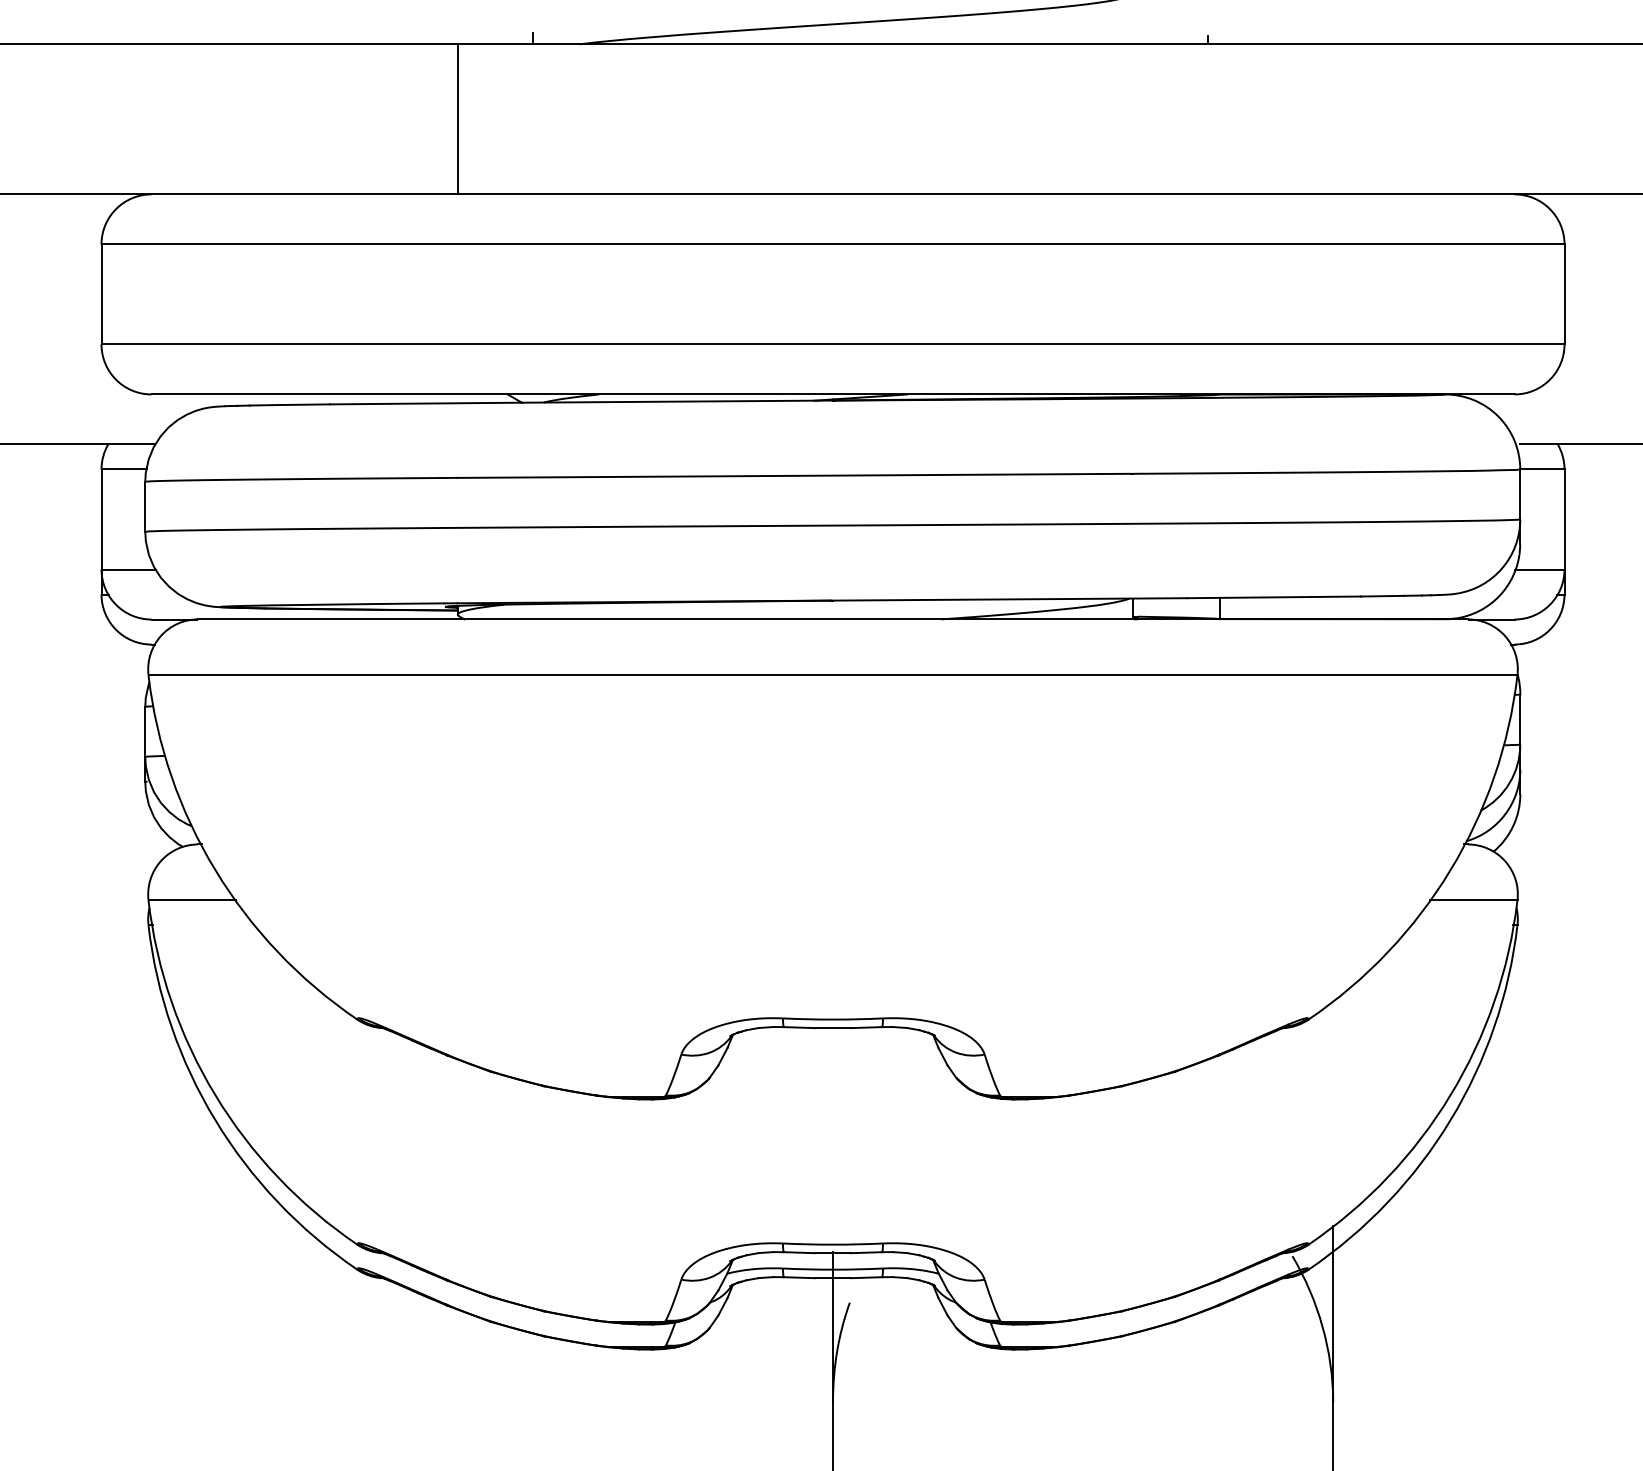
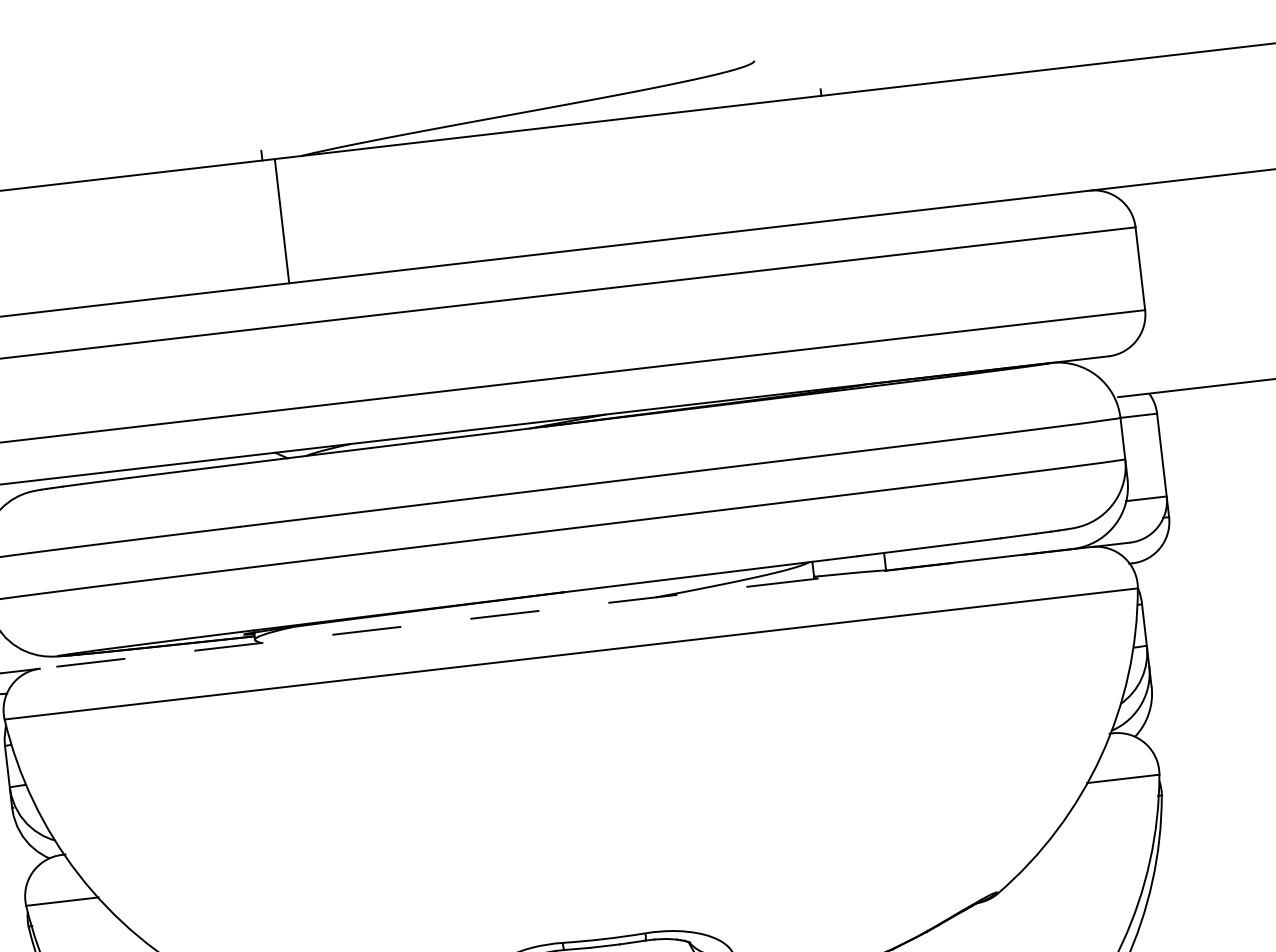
line: (457, 119) -> (281, 221), moved
line: (833, 619) -> (566, 607), solid -> dashed

